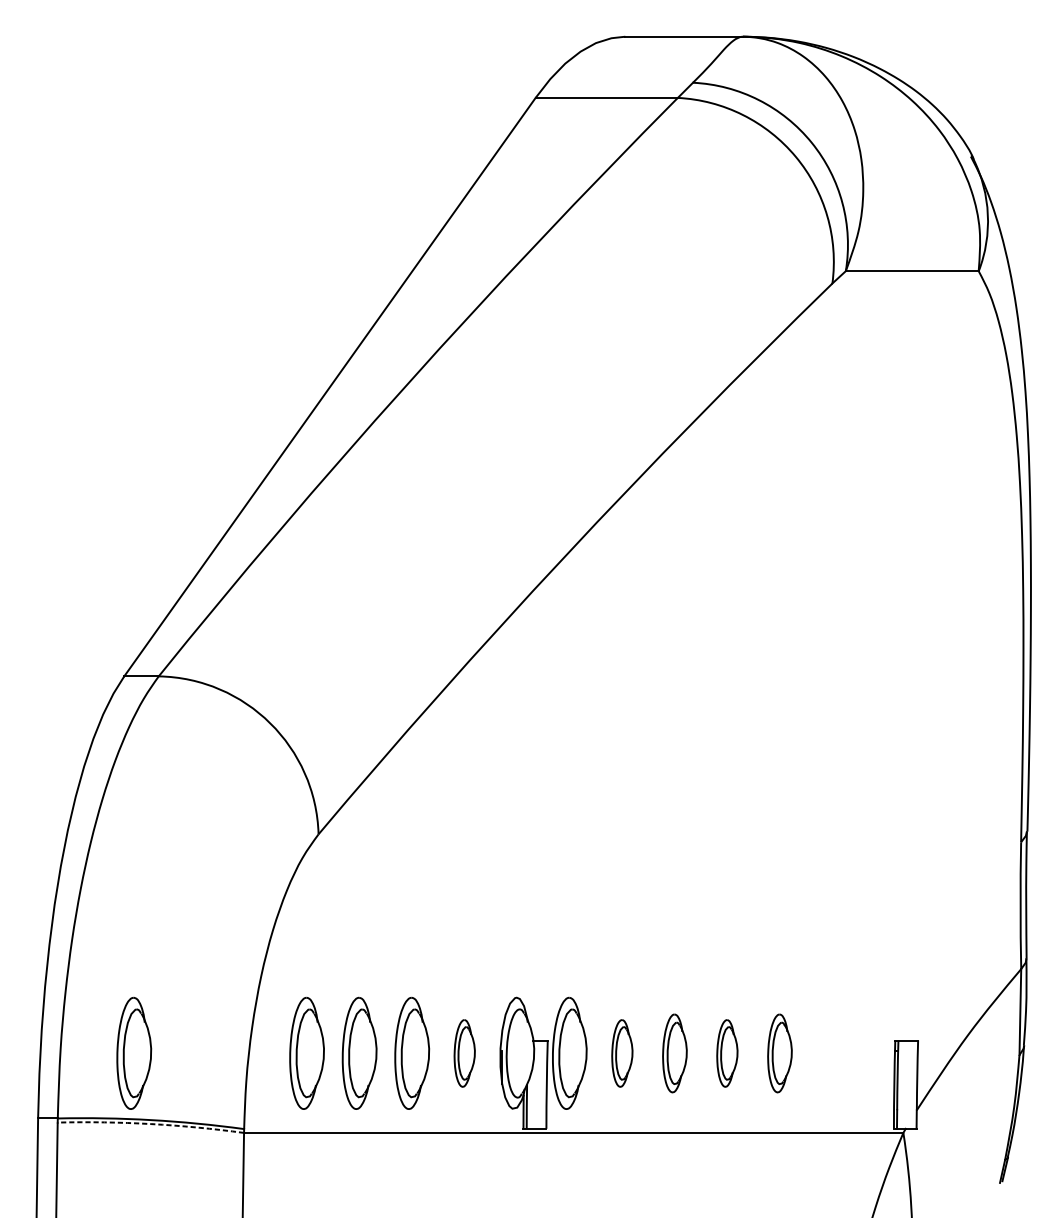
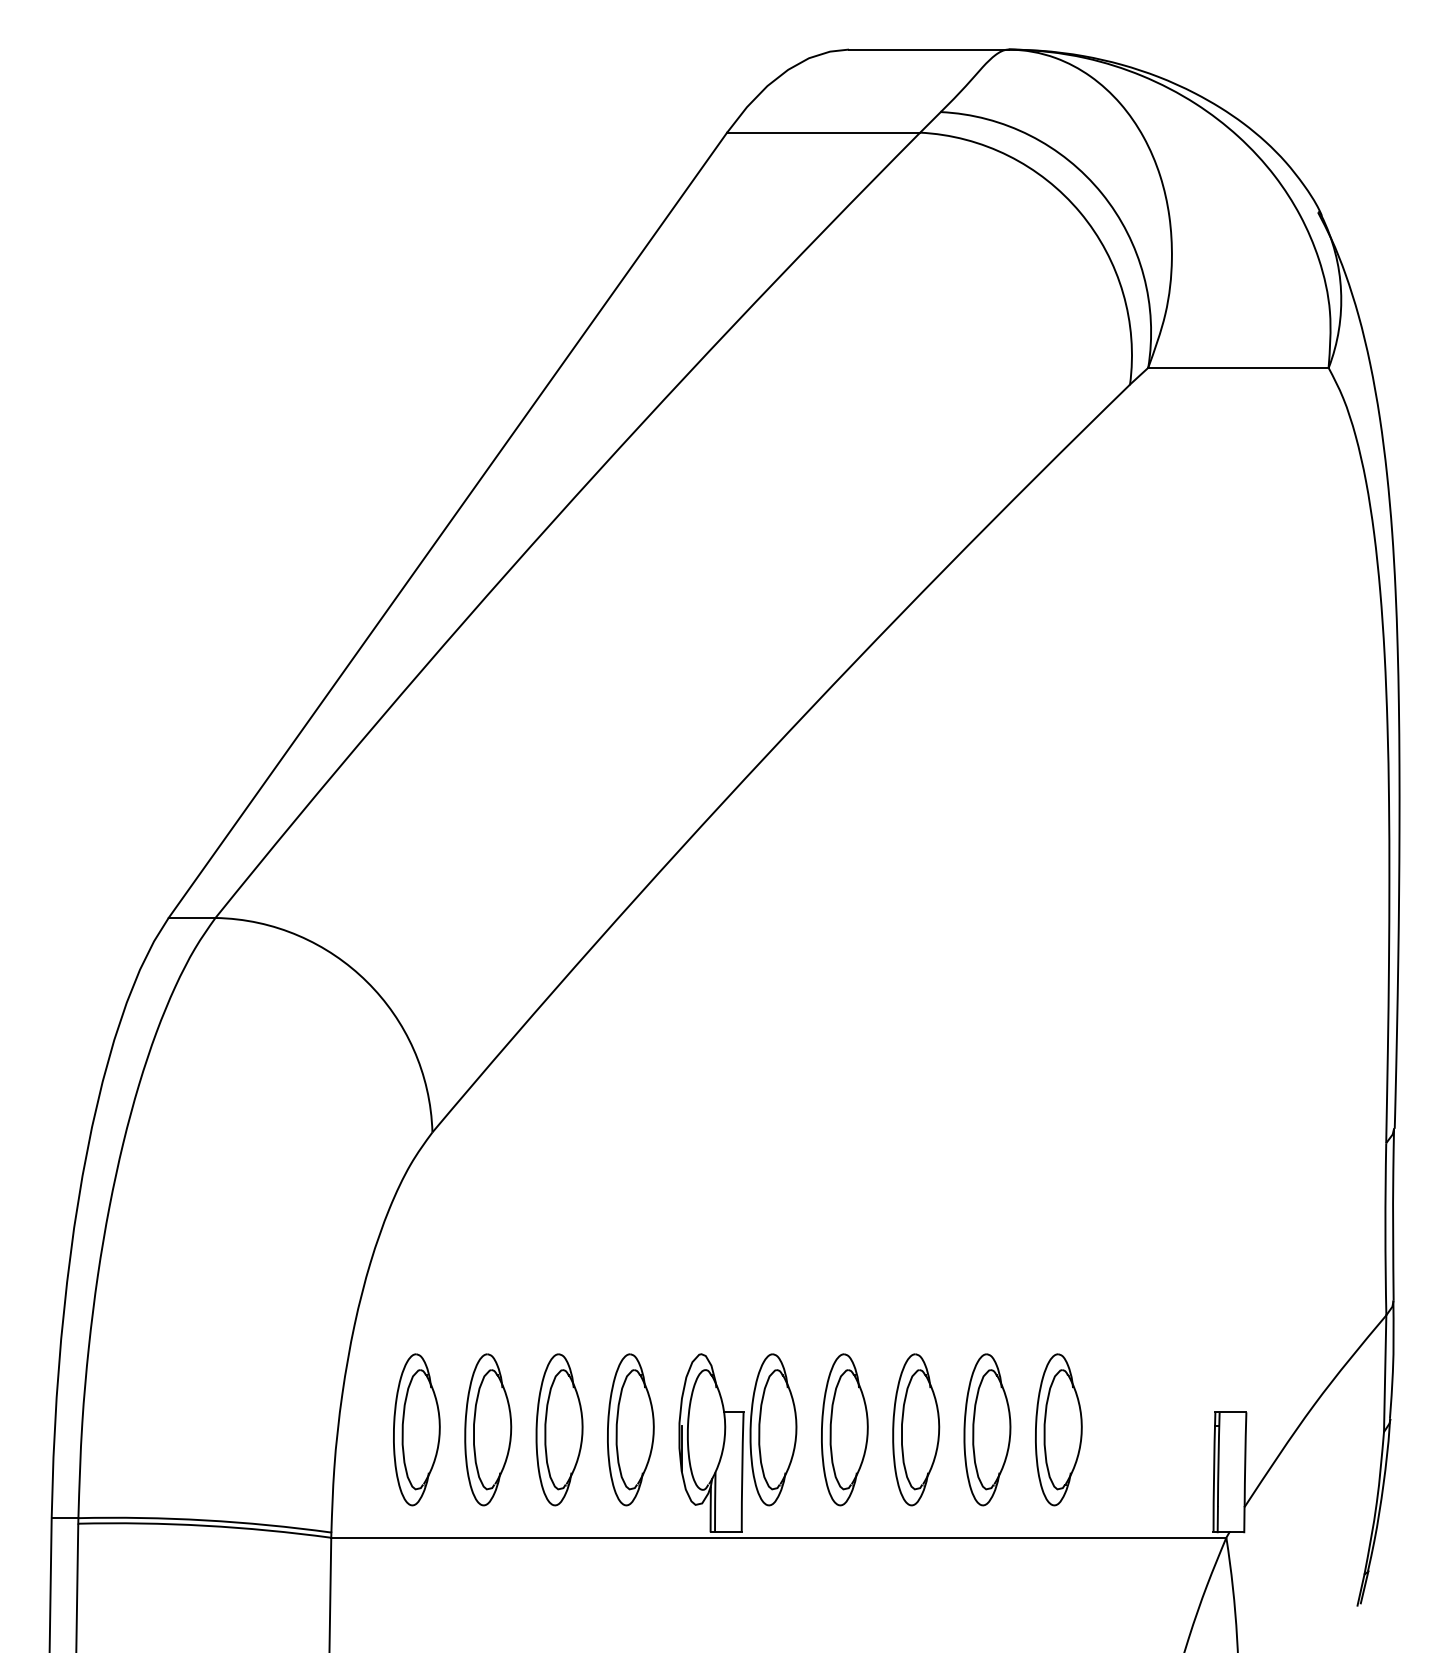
part: (134, 1053) -> (182, 1429), removed
part: (464, 1053) -> (630, 1429), size x1.67
part: (622, 1053) -> (844, 1429), size x1.67
part: (675, 1053) -> (916, 1429), size x1.43
part: (727, 1053) -> (987, 1429), size x1.67
part: (779, 1053) -> (1058, 1429), size x1.43
arc: (151, 1123) -> (205, 1525), dashed -> solid

